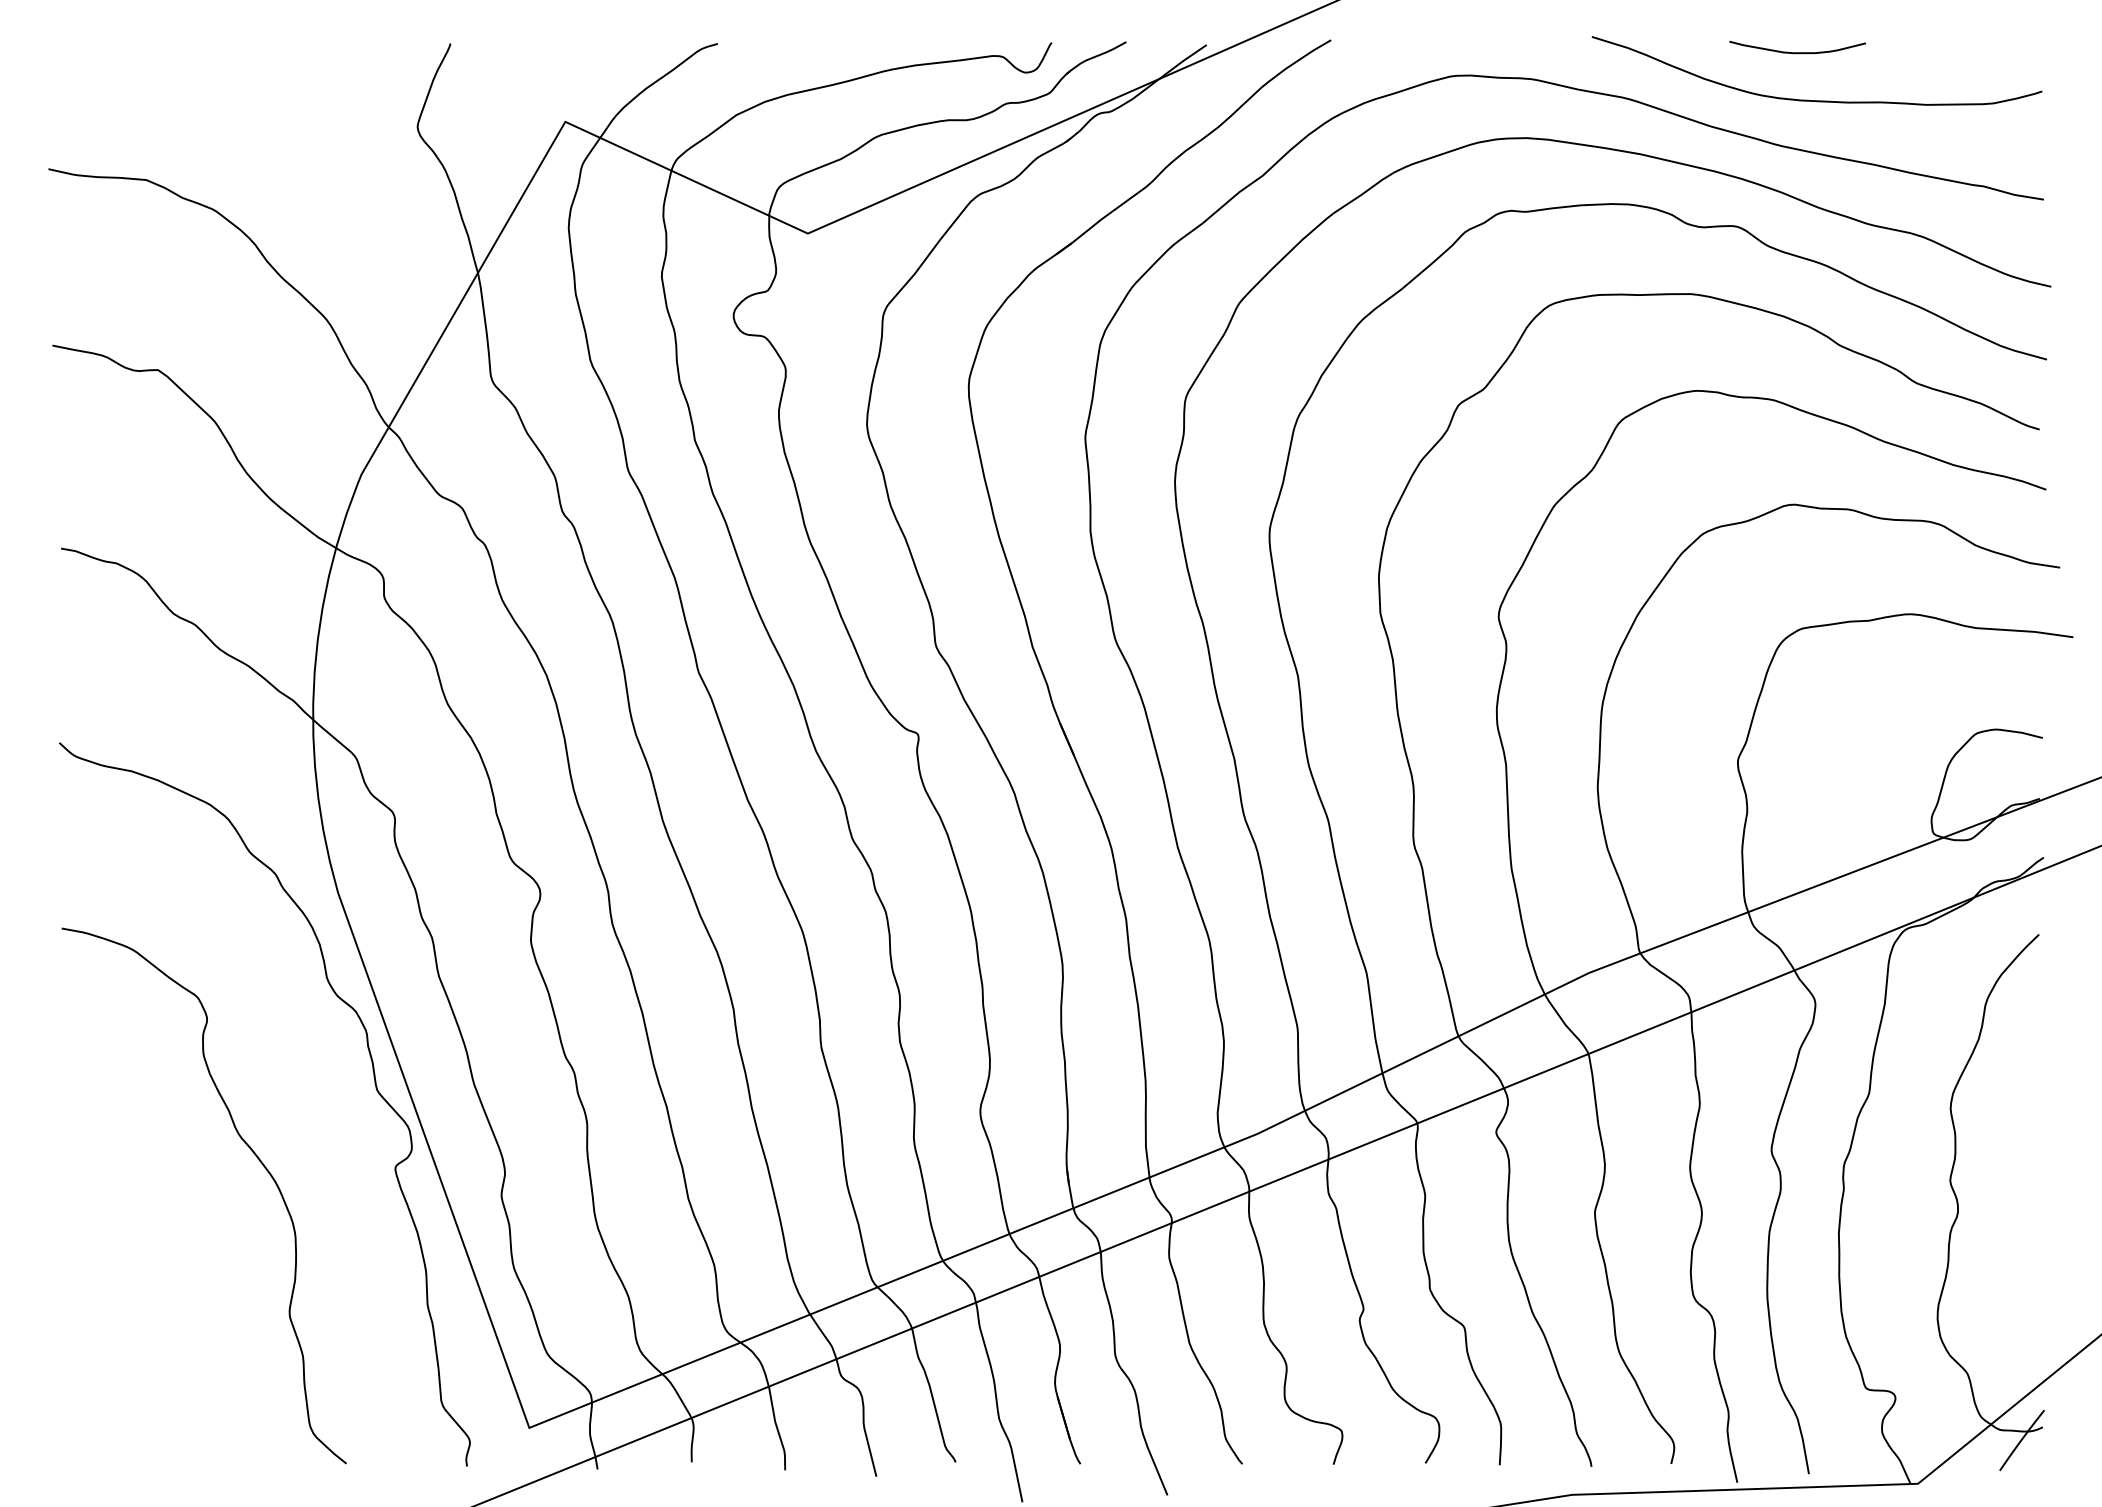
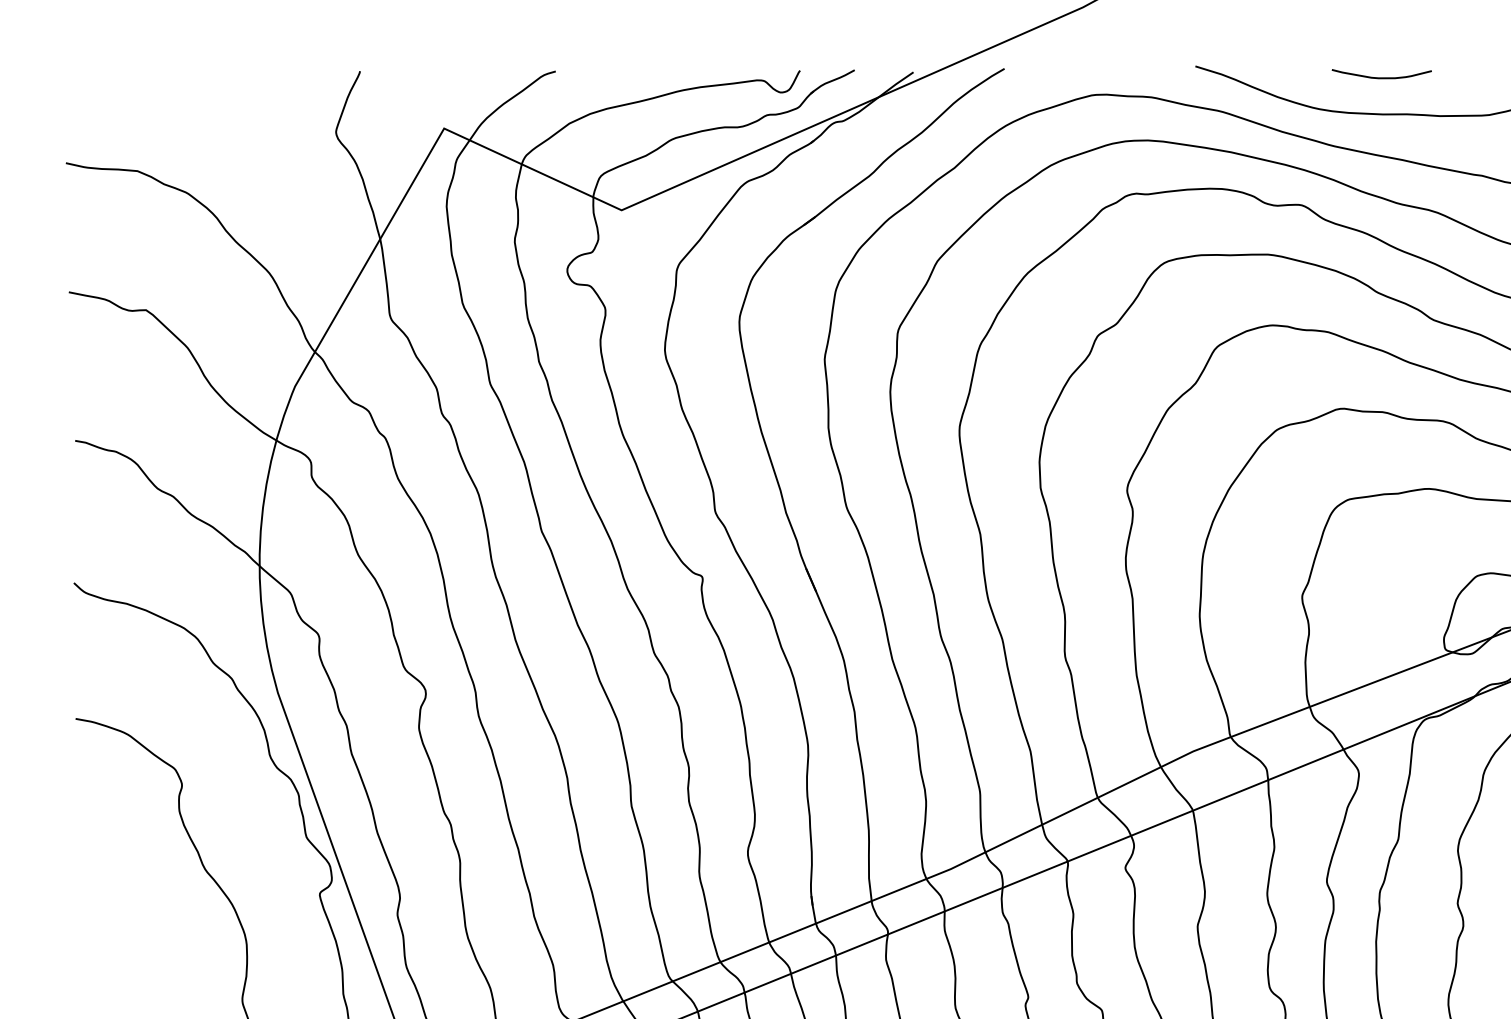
curve: (1797, 52) -> (1381, 77), moved

